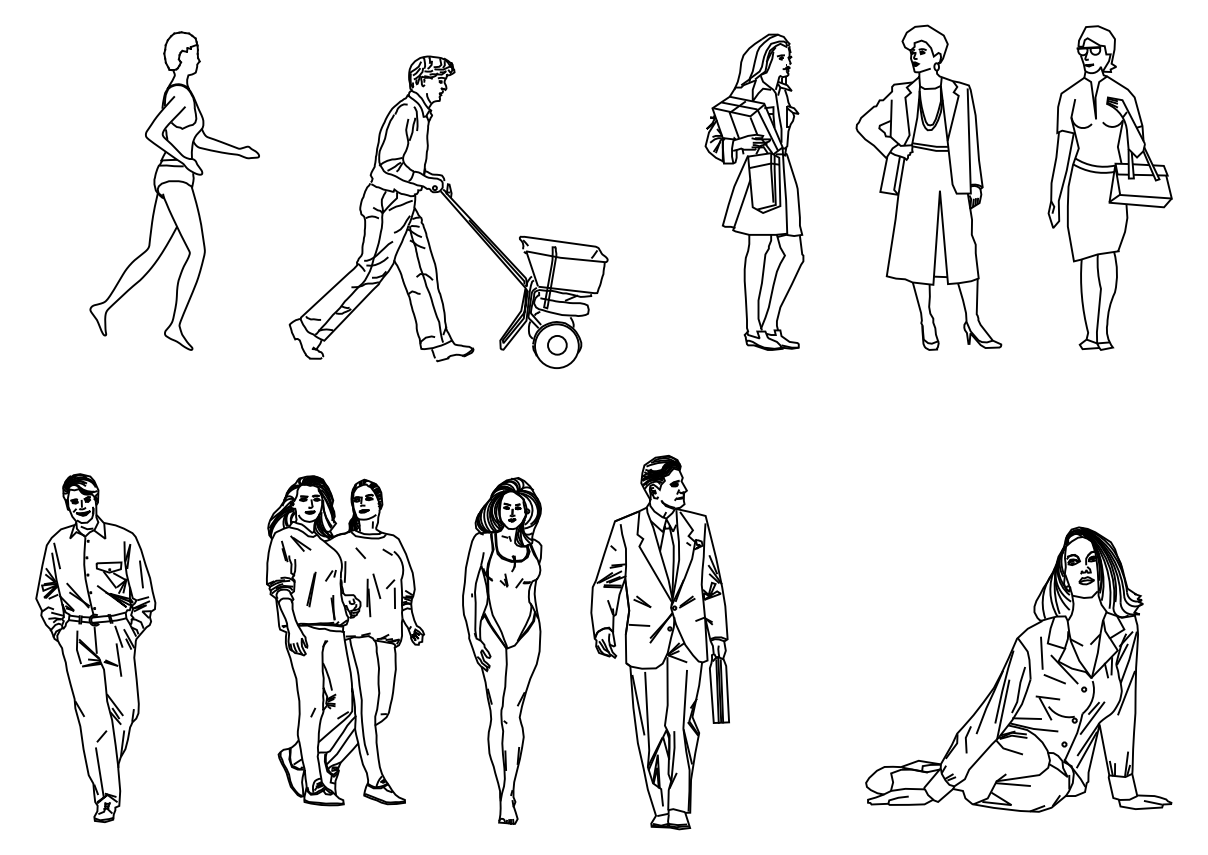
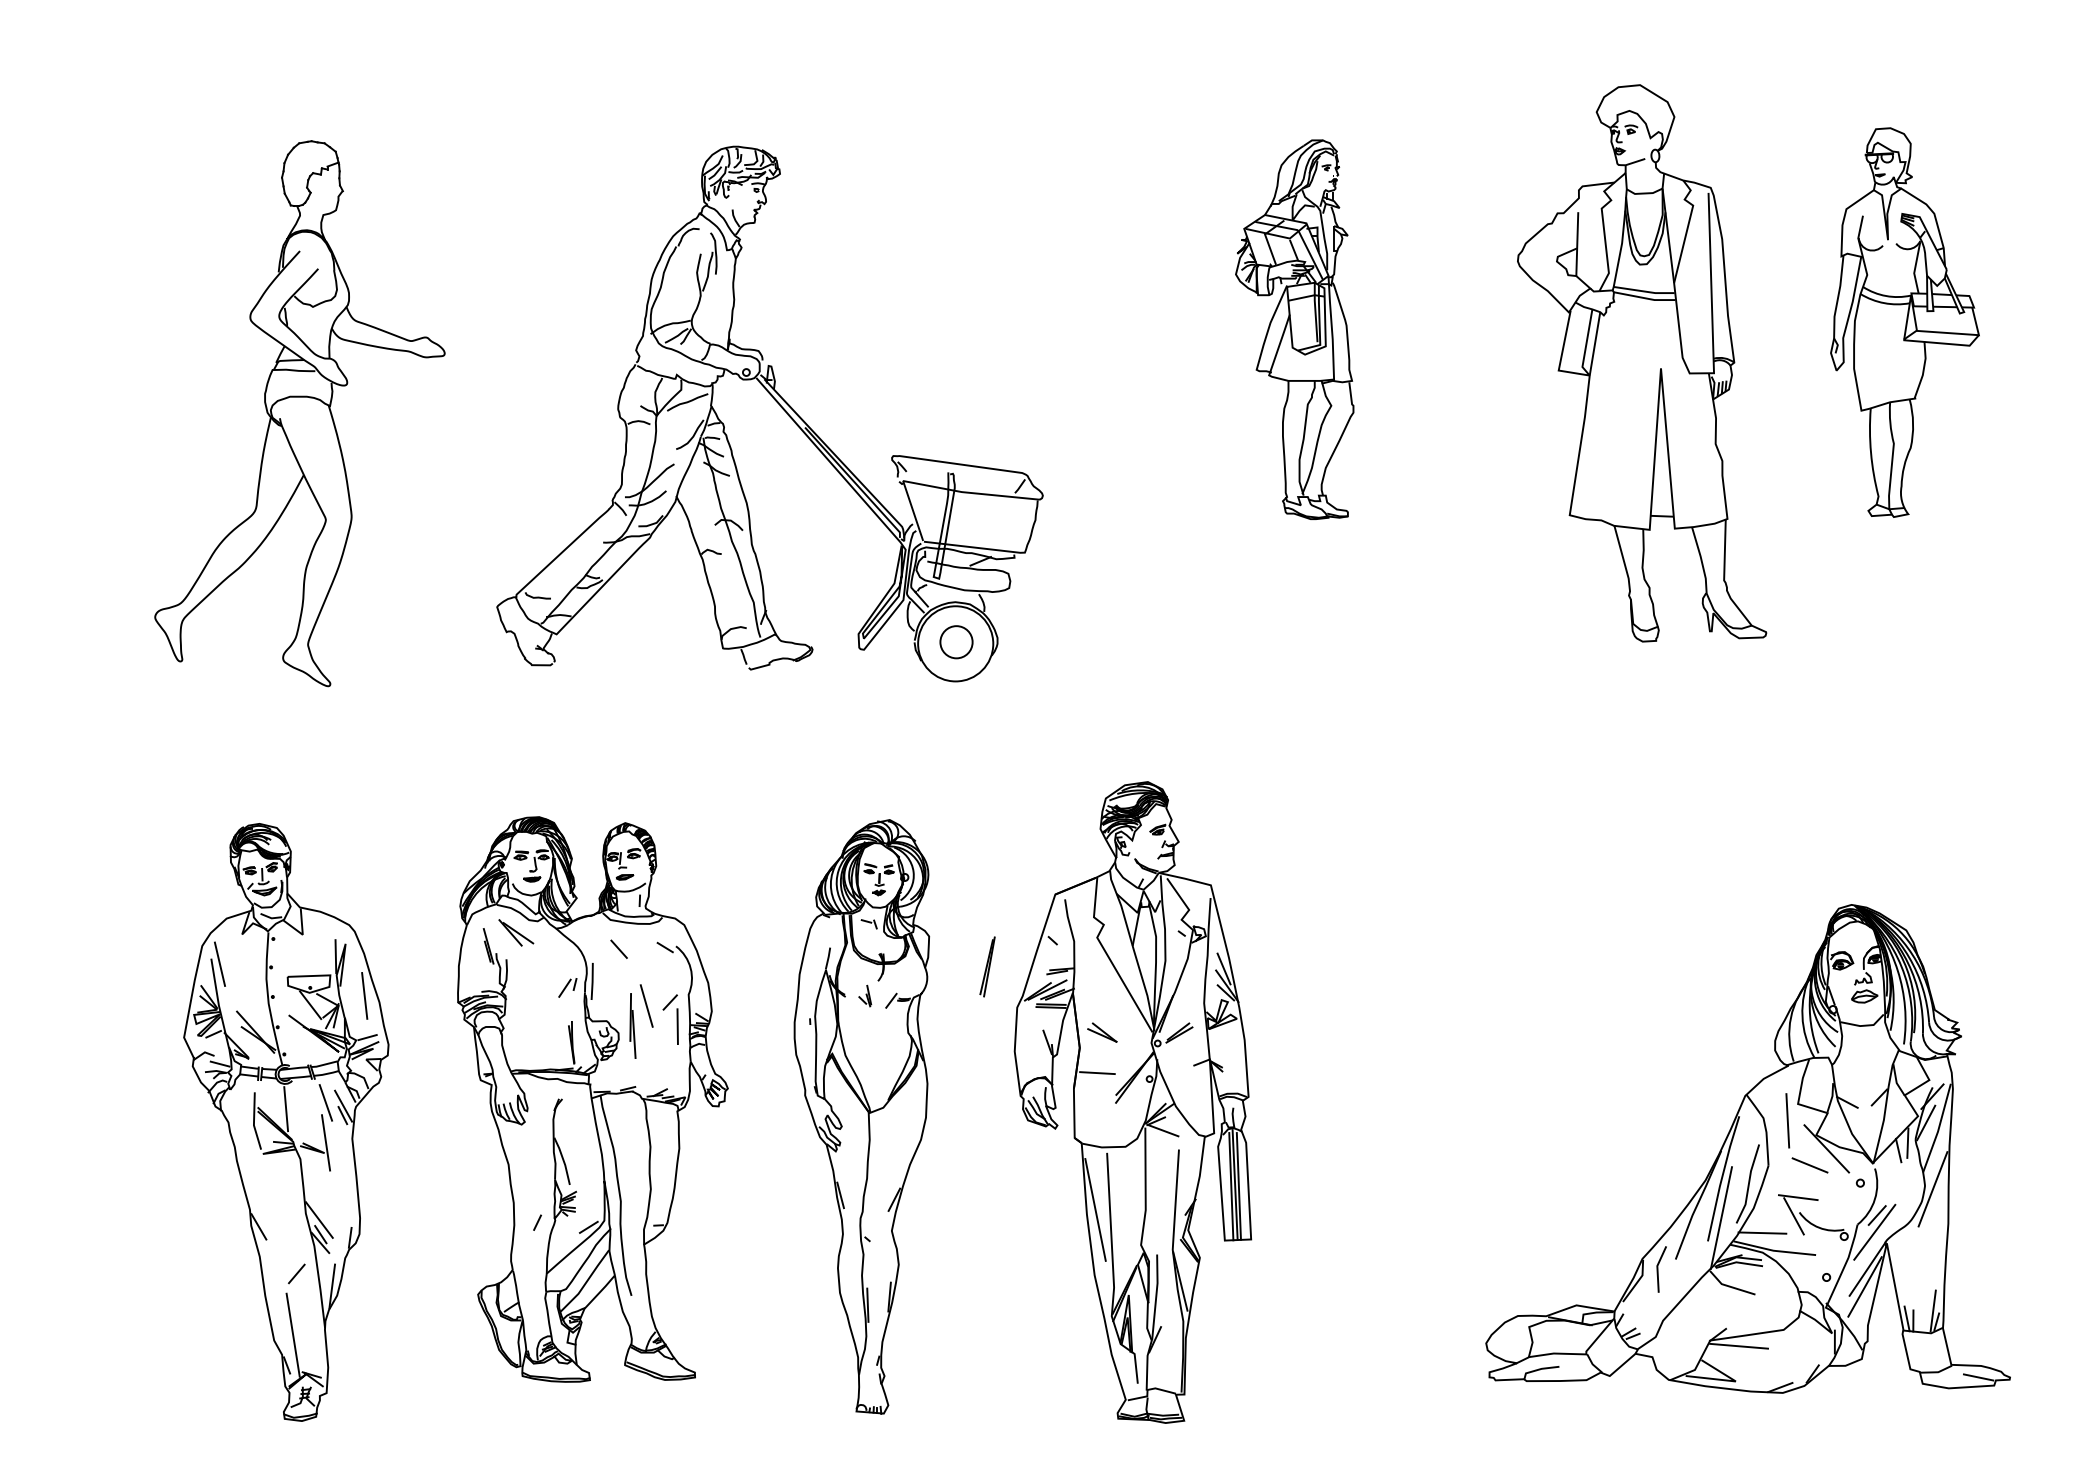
part: (928, 187) -> (1641, 362), moved
part: (1109, 187) -> (1903, 321), size x0.7
part: (174, 190) -> (299, 412), moved
part: (754, 191) -> (1294, 328), size x0.7
part: (452, 206) -> (776, 404), moved
part: (311, 589) -> (987, 966), moved
part: (95, 647) -> (285, 1121), moved

